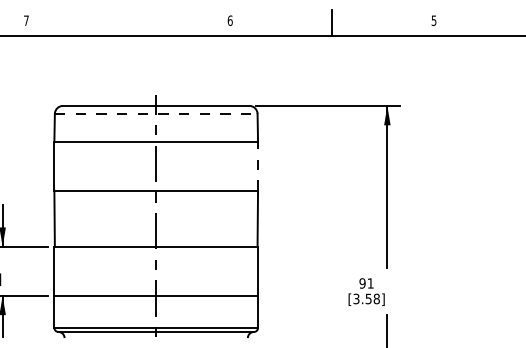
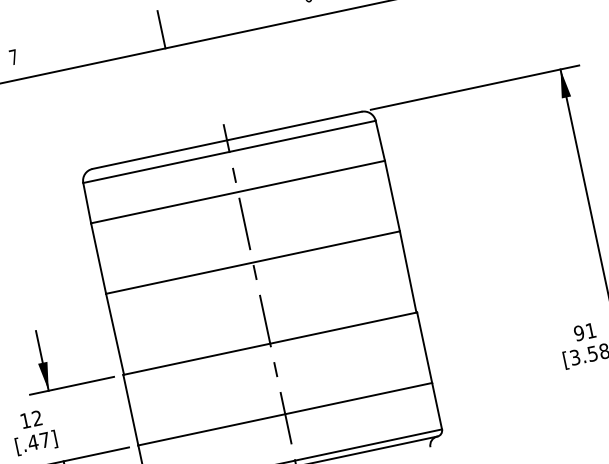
line: (128, 23) -> (161, 29), added
line: (156, 113) -> (229, 151), dashed -> solid
line: (258, 165) -> (392, 194), dashed -> solid

